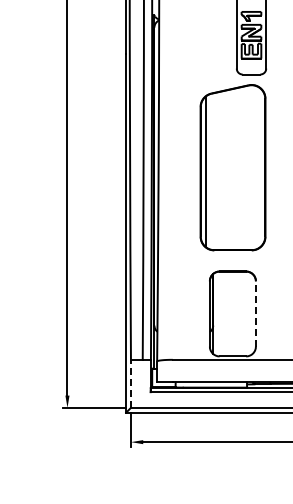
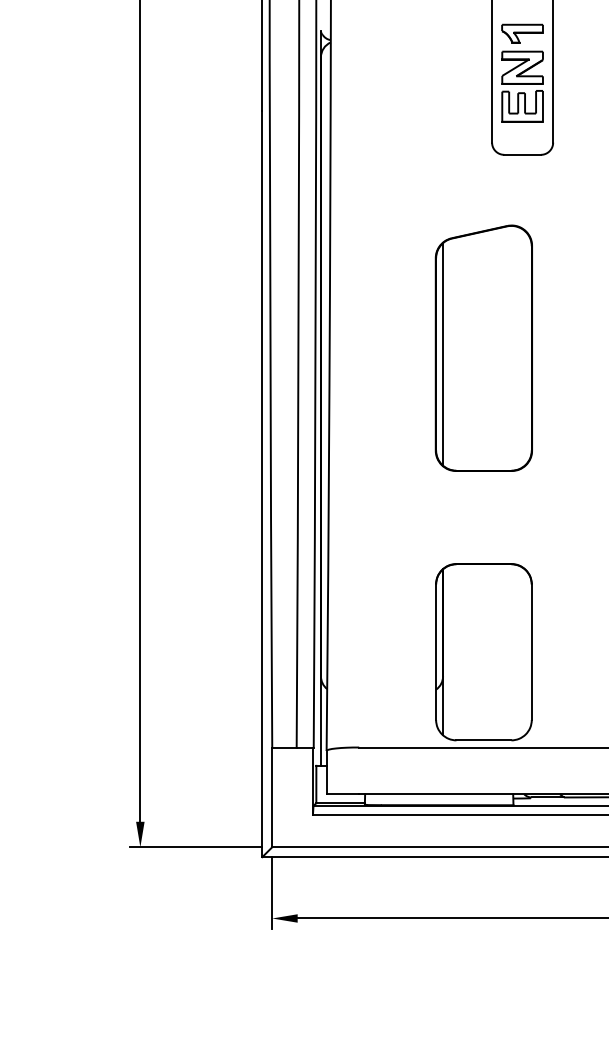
part: (232, 167) -> (483, 347), size x0.71
line: (255, 313) -> (530, 651), dashed -> solid
line: (130, 383) -> (271, 796), dashed -> solid

